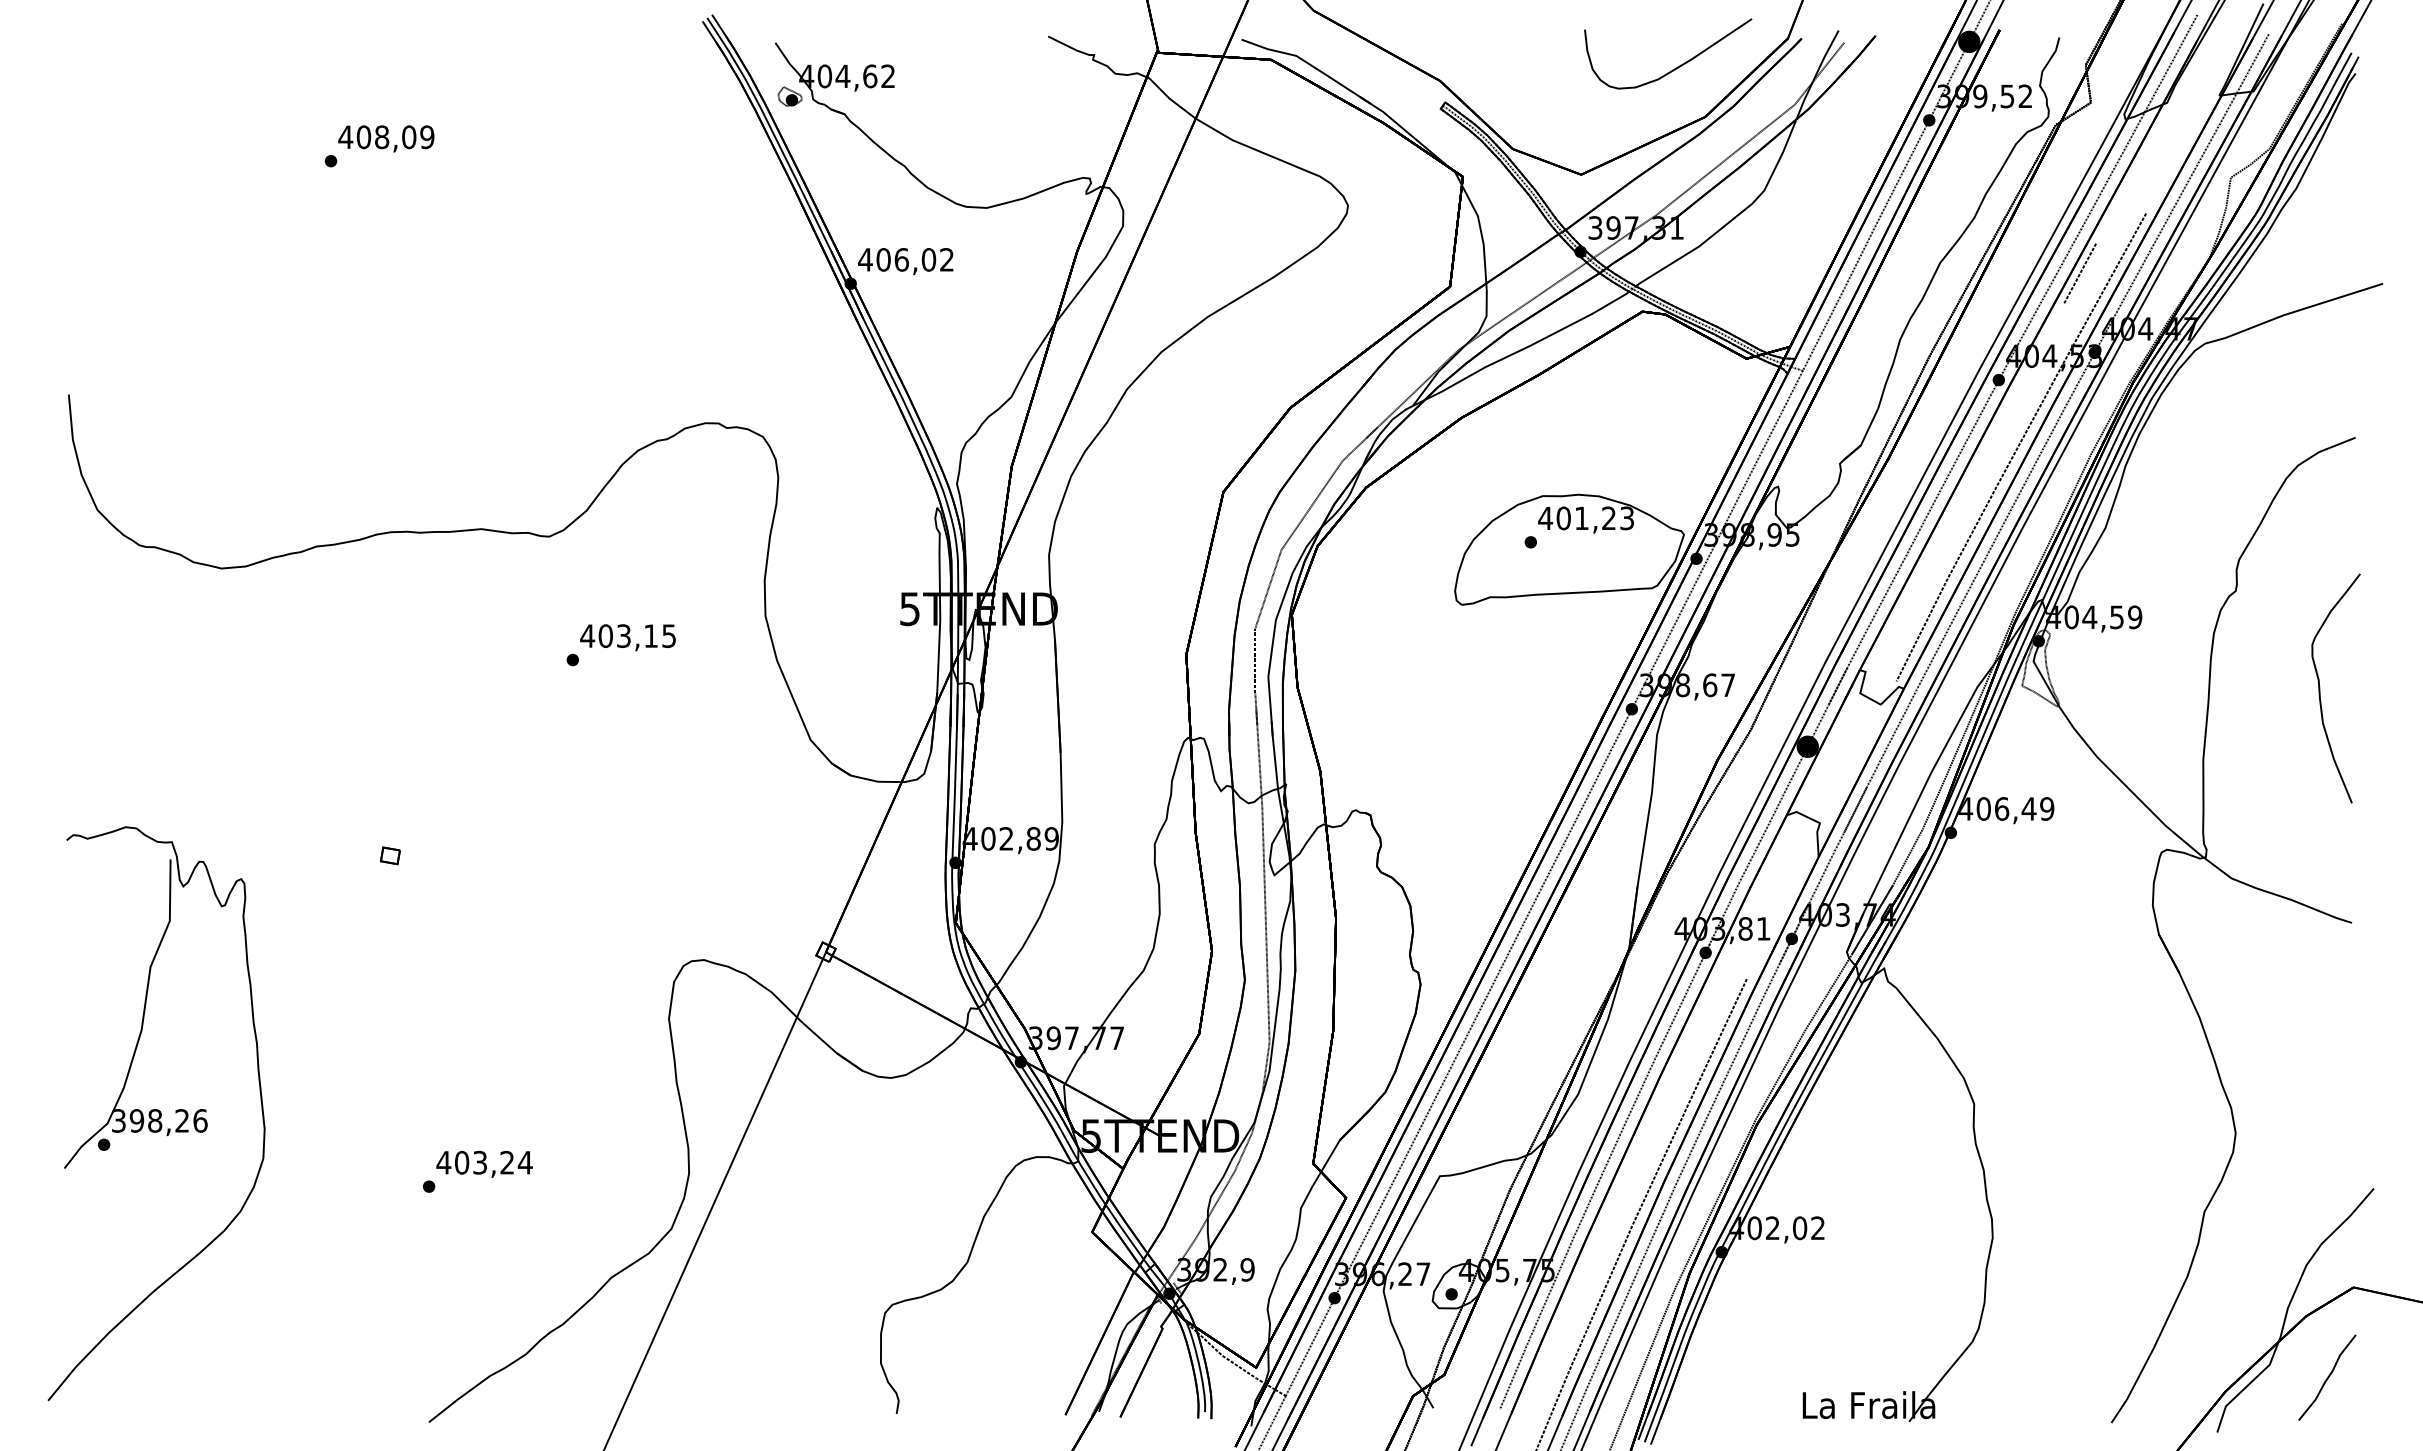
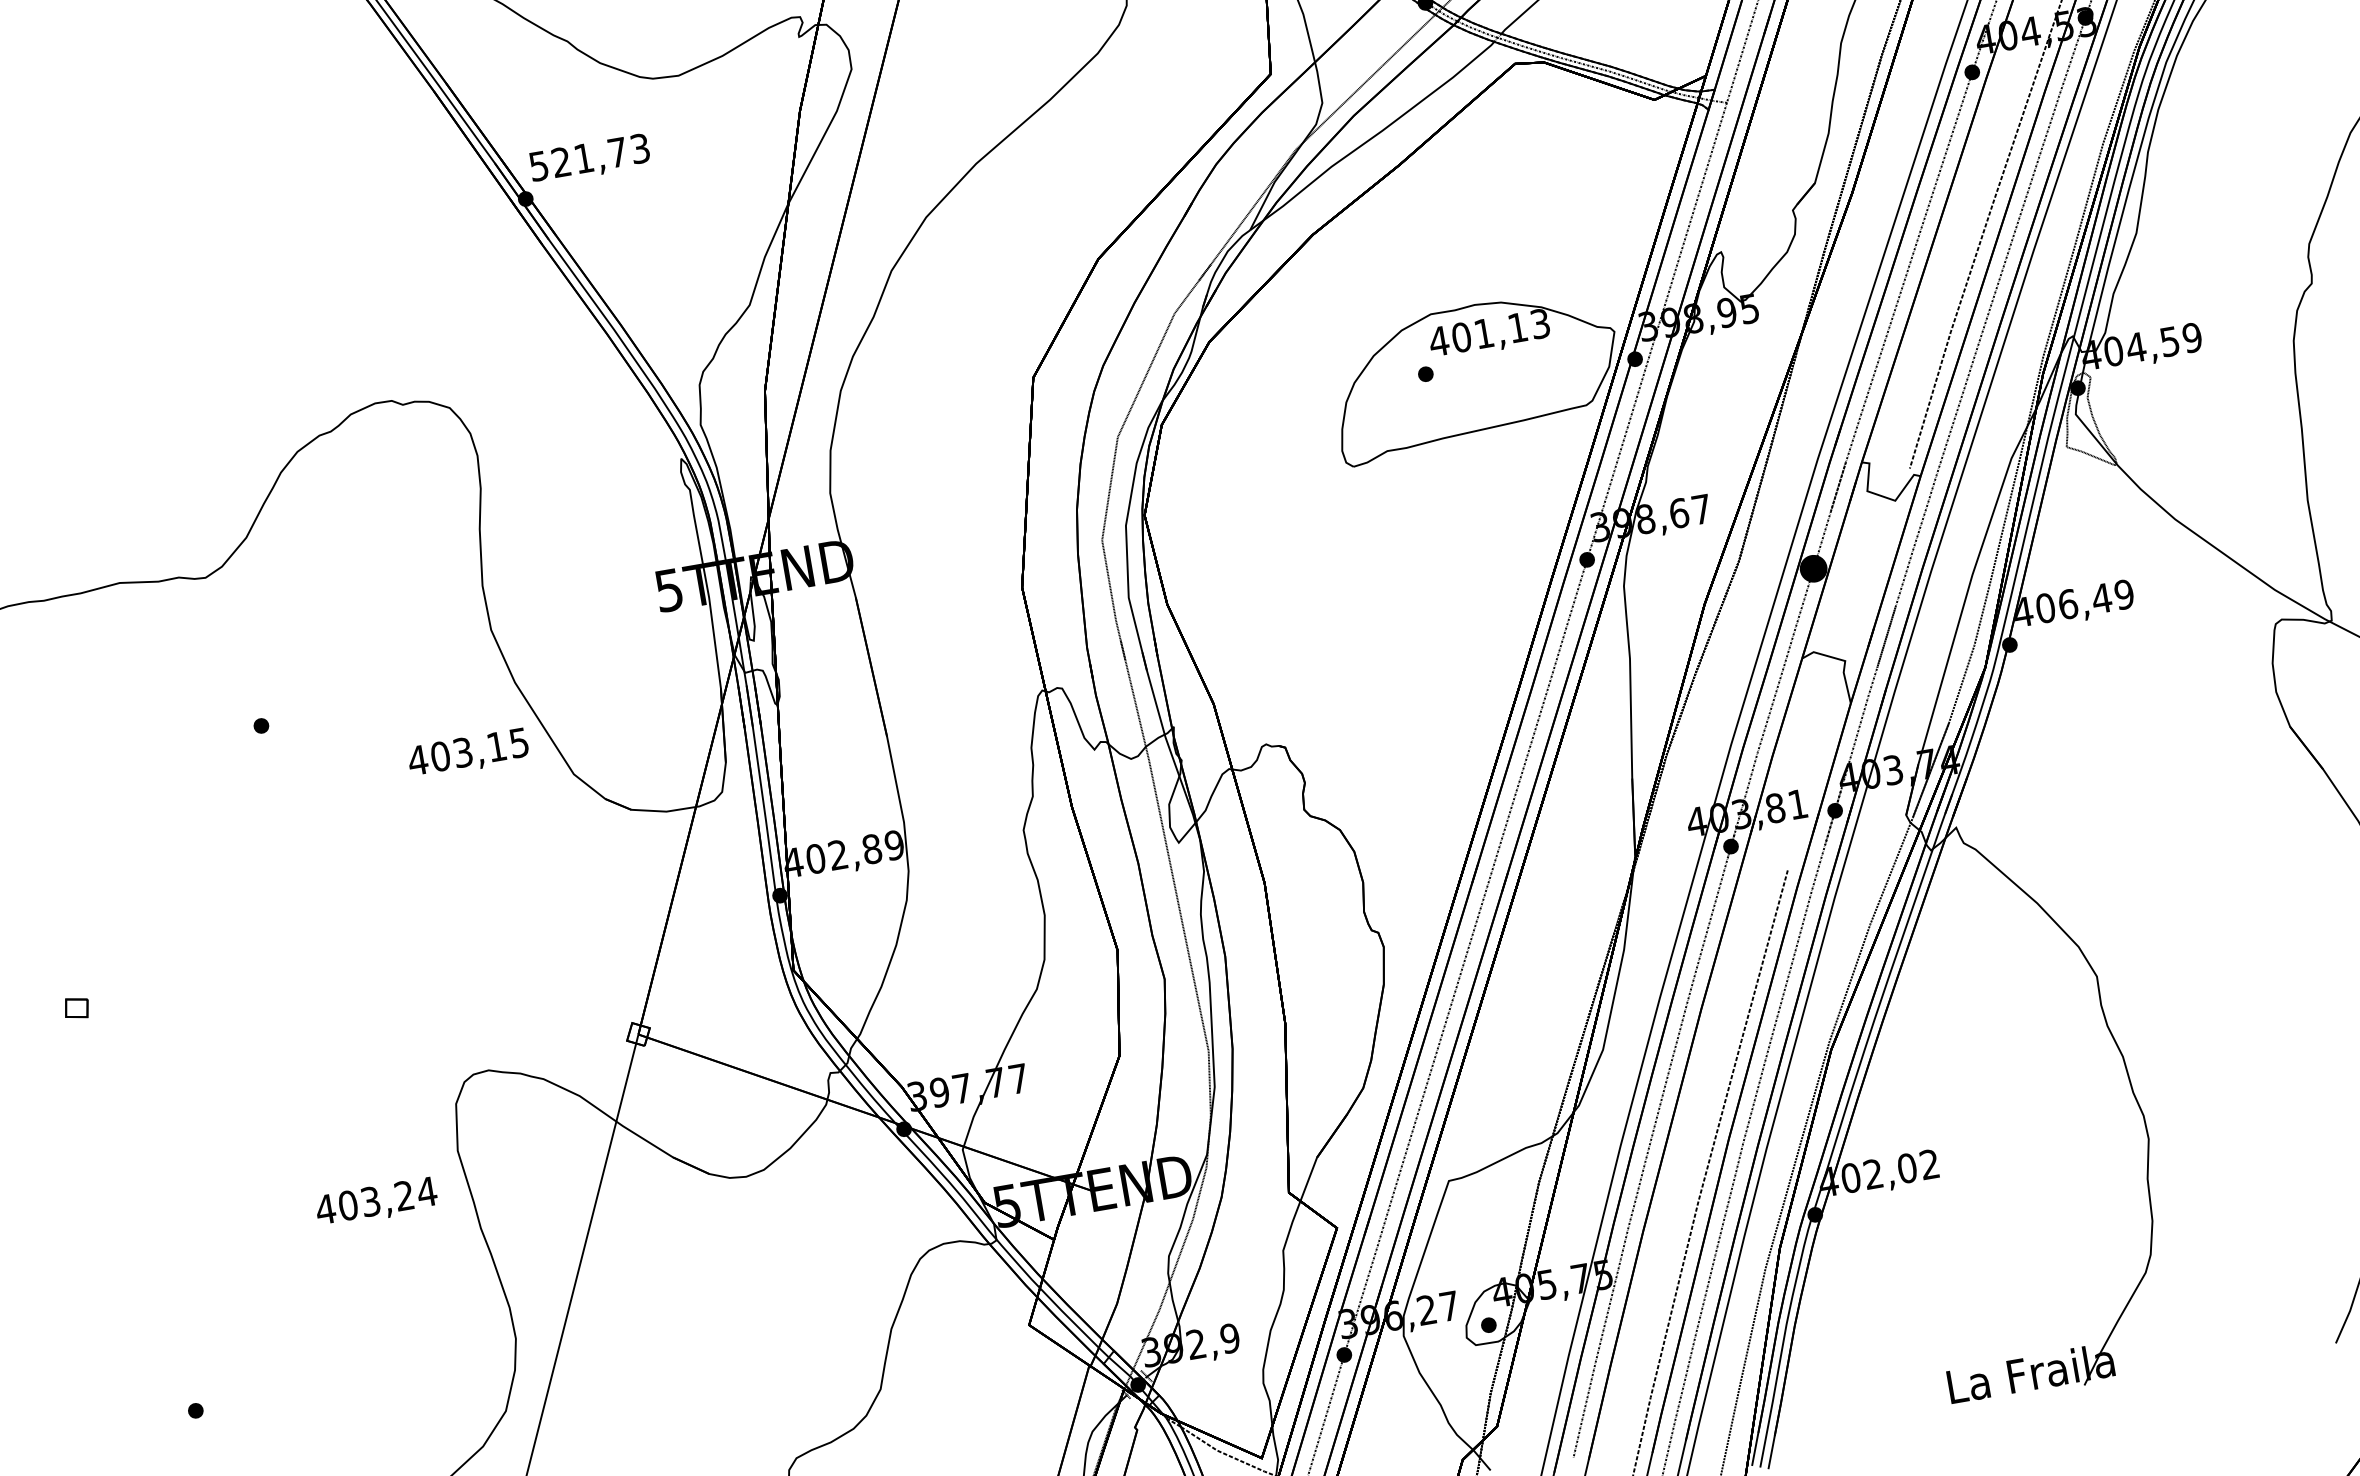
text: (905, 259) -> (588, 157), 406,02 -> 521,73
text: (1608, 517) -> (1516, 326), 401,23 -> 401,13
text: (627, 637) -> (467, 753), moved
text: (484, 1163) -> (376, 1201), moved

